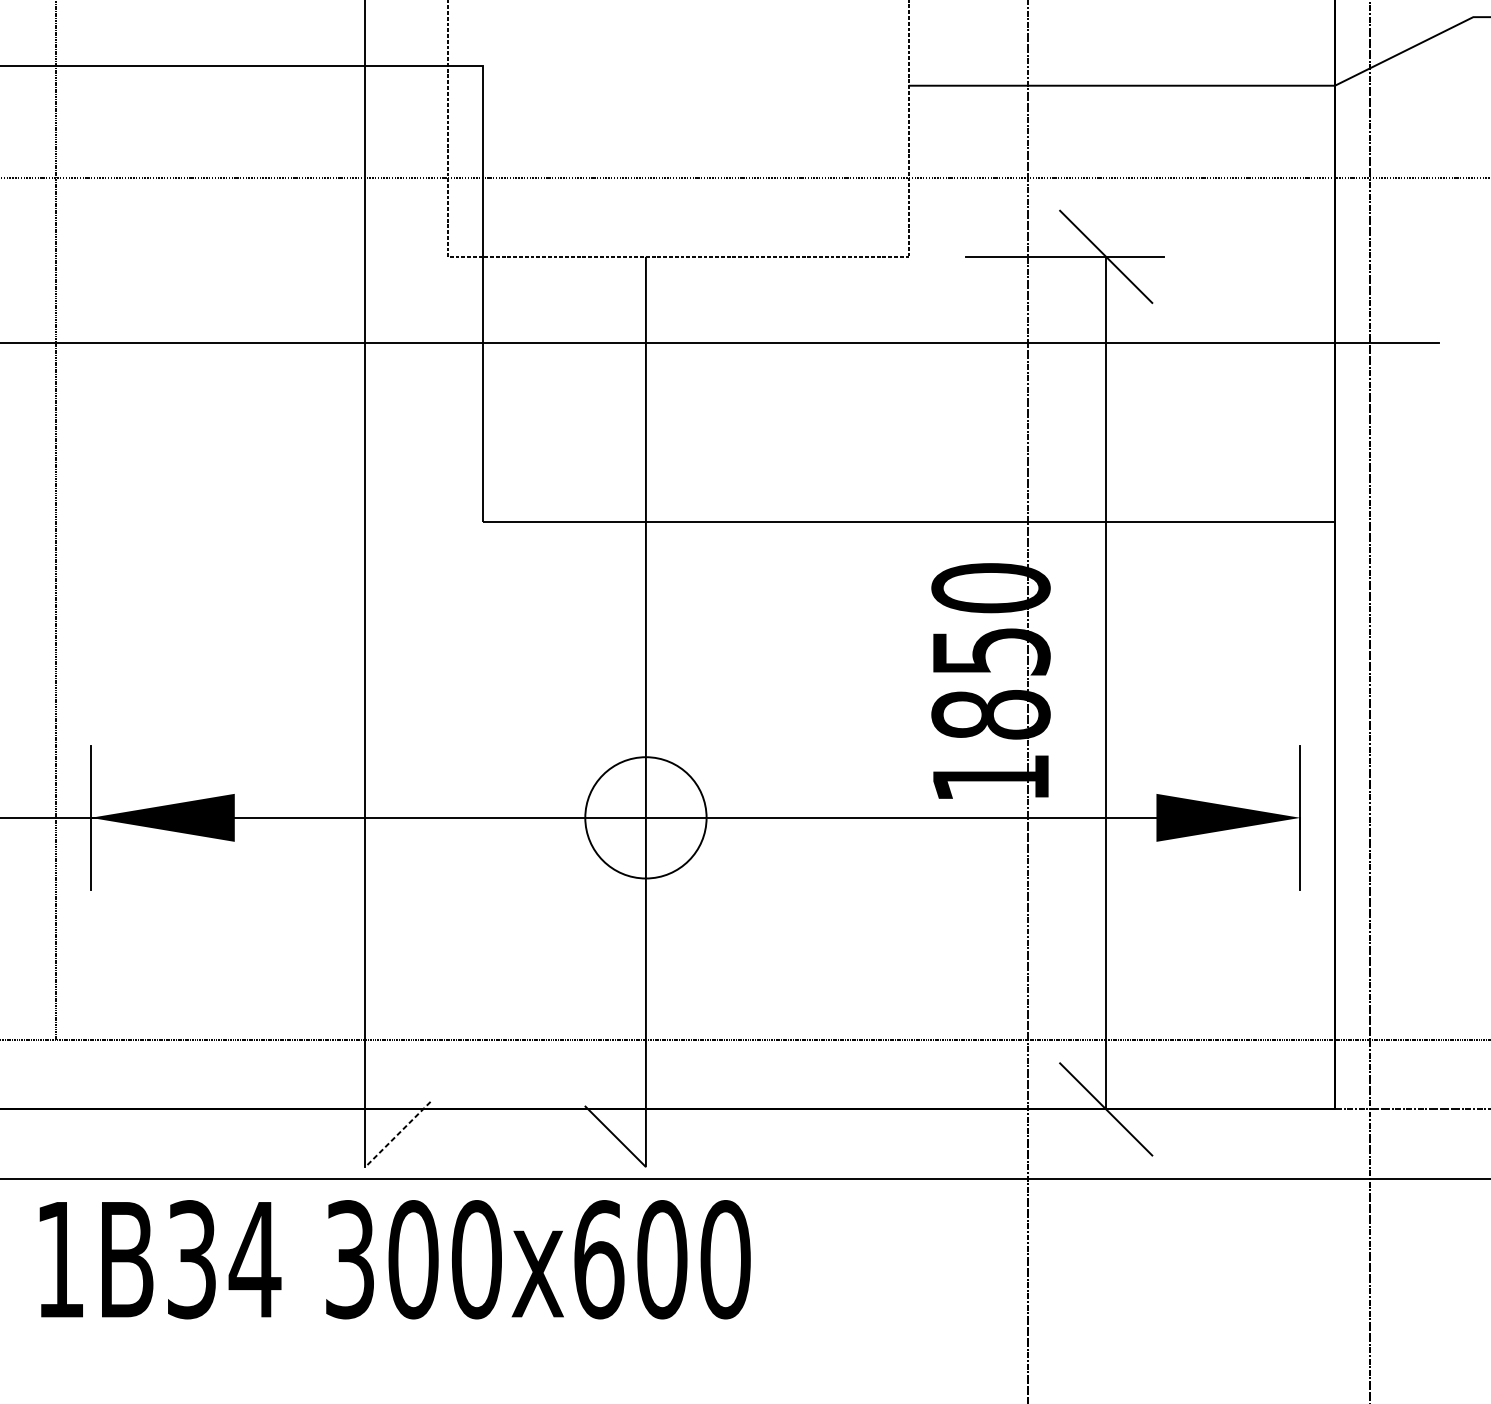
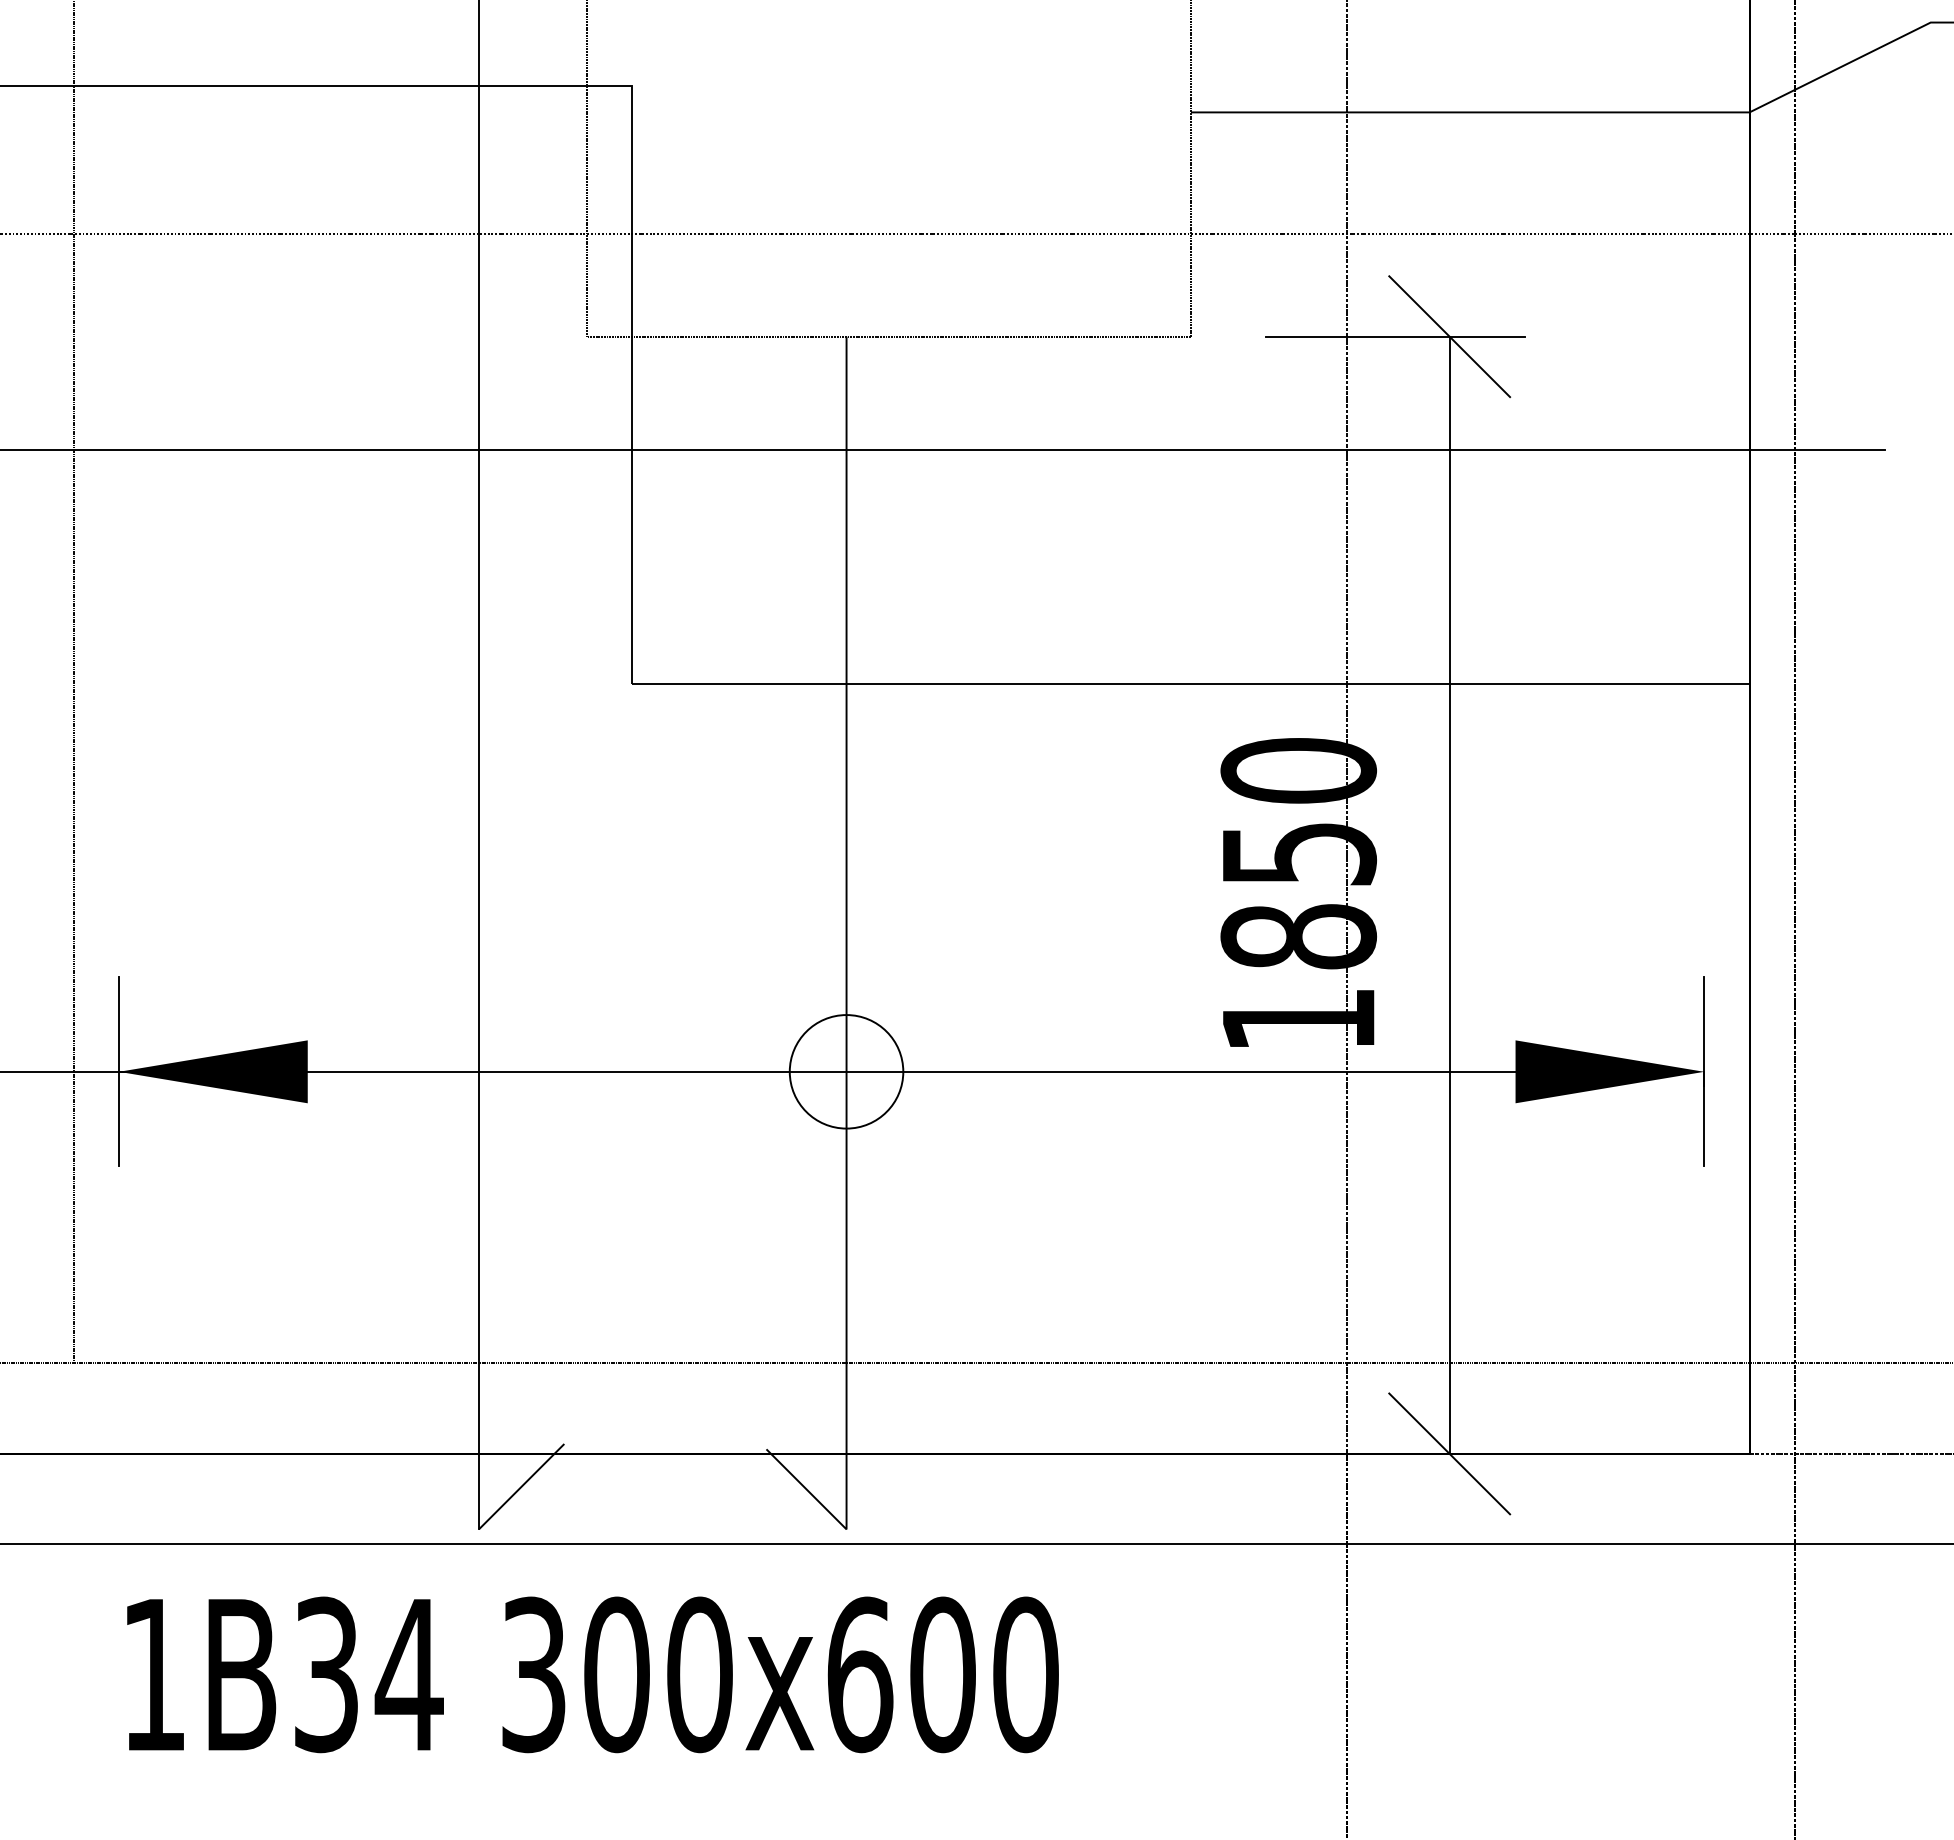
circle: (645, 817) -> (846, 1071), size x0.71
line: (397, 1135) -> (521, 1487), dashed -> solid
text: (394, 1259) -> (592, 1674), moved

